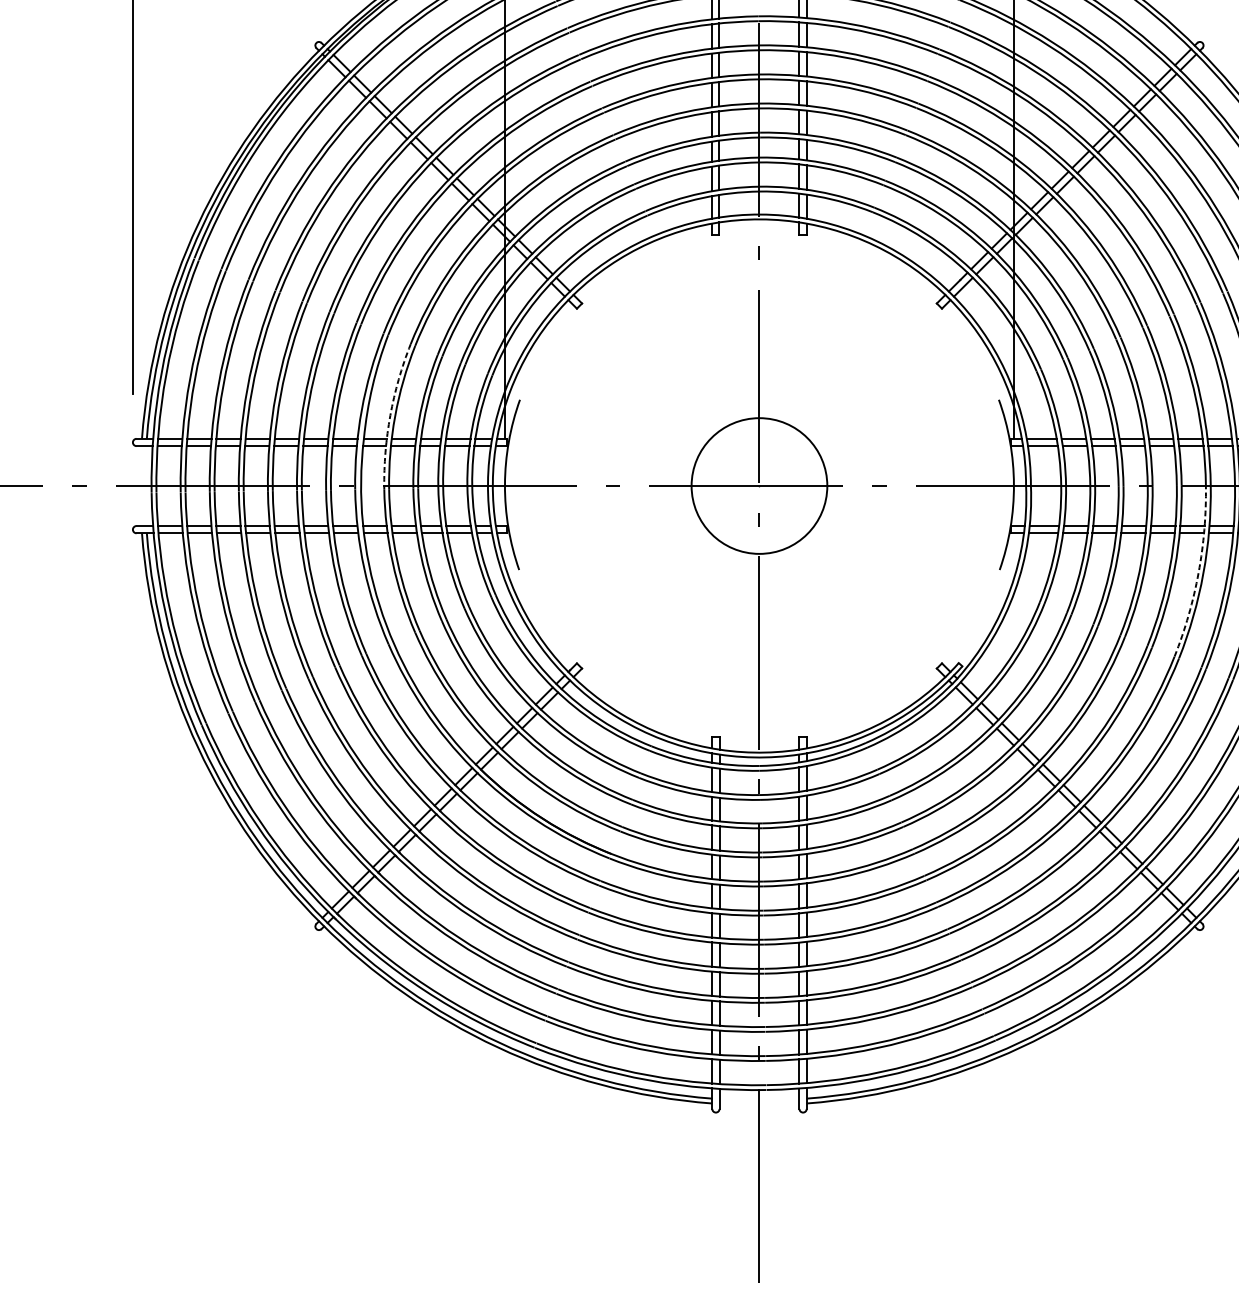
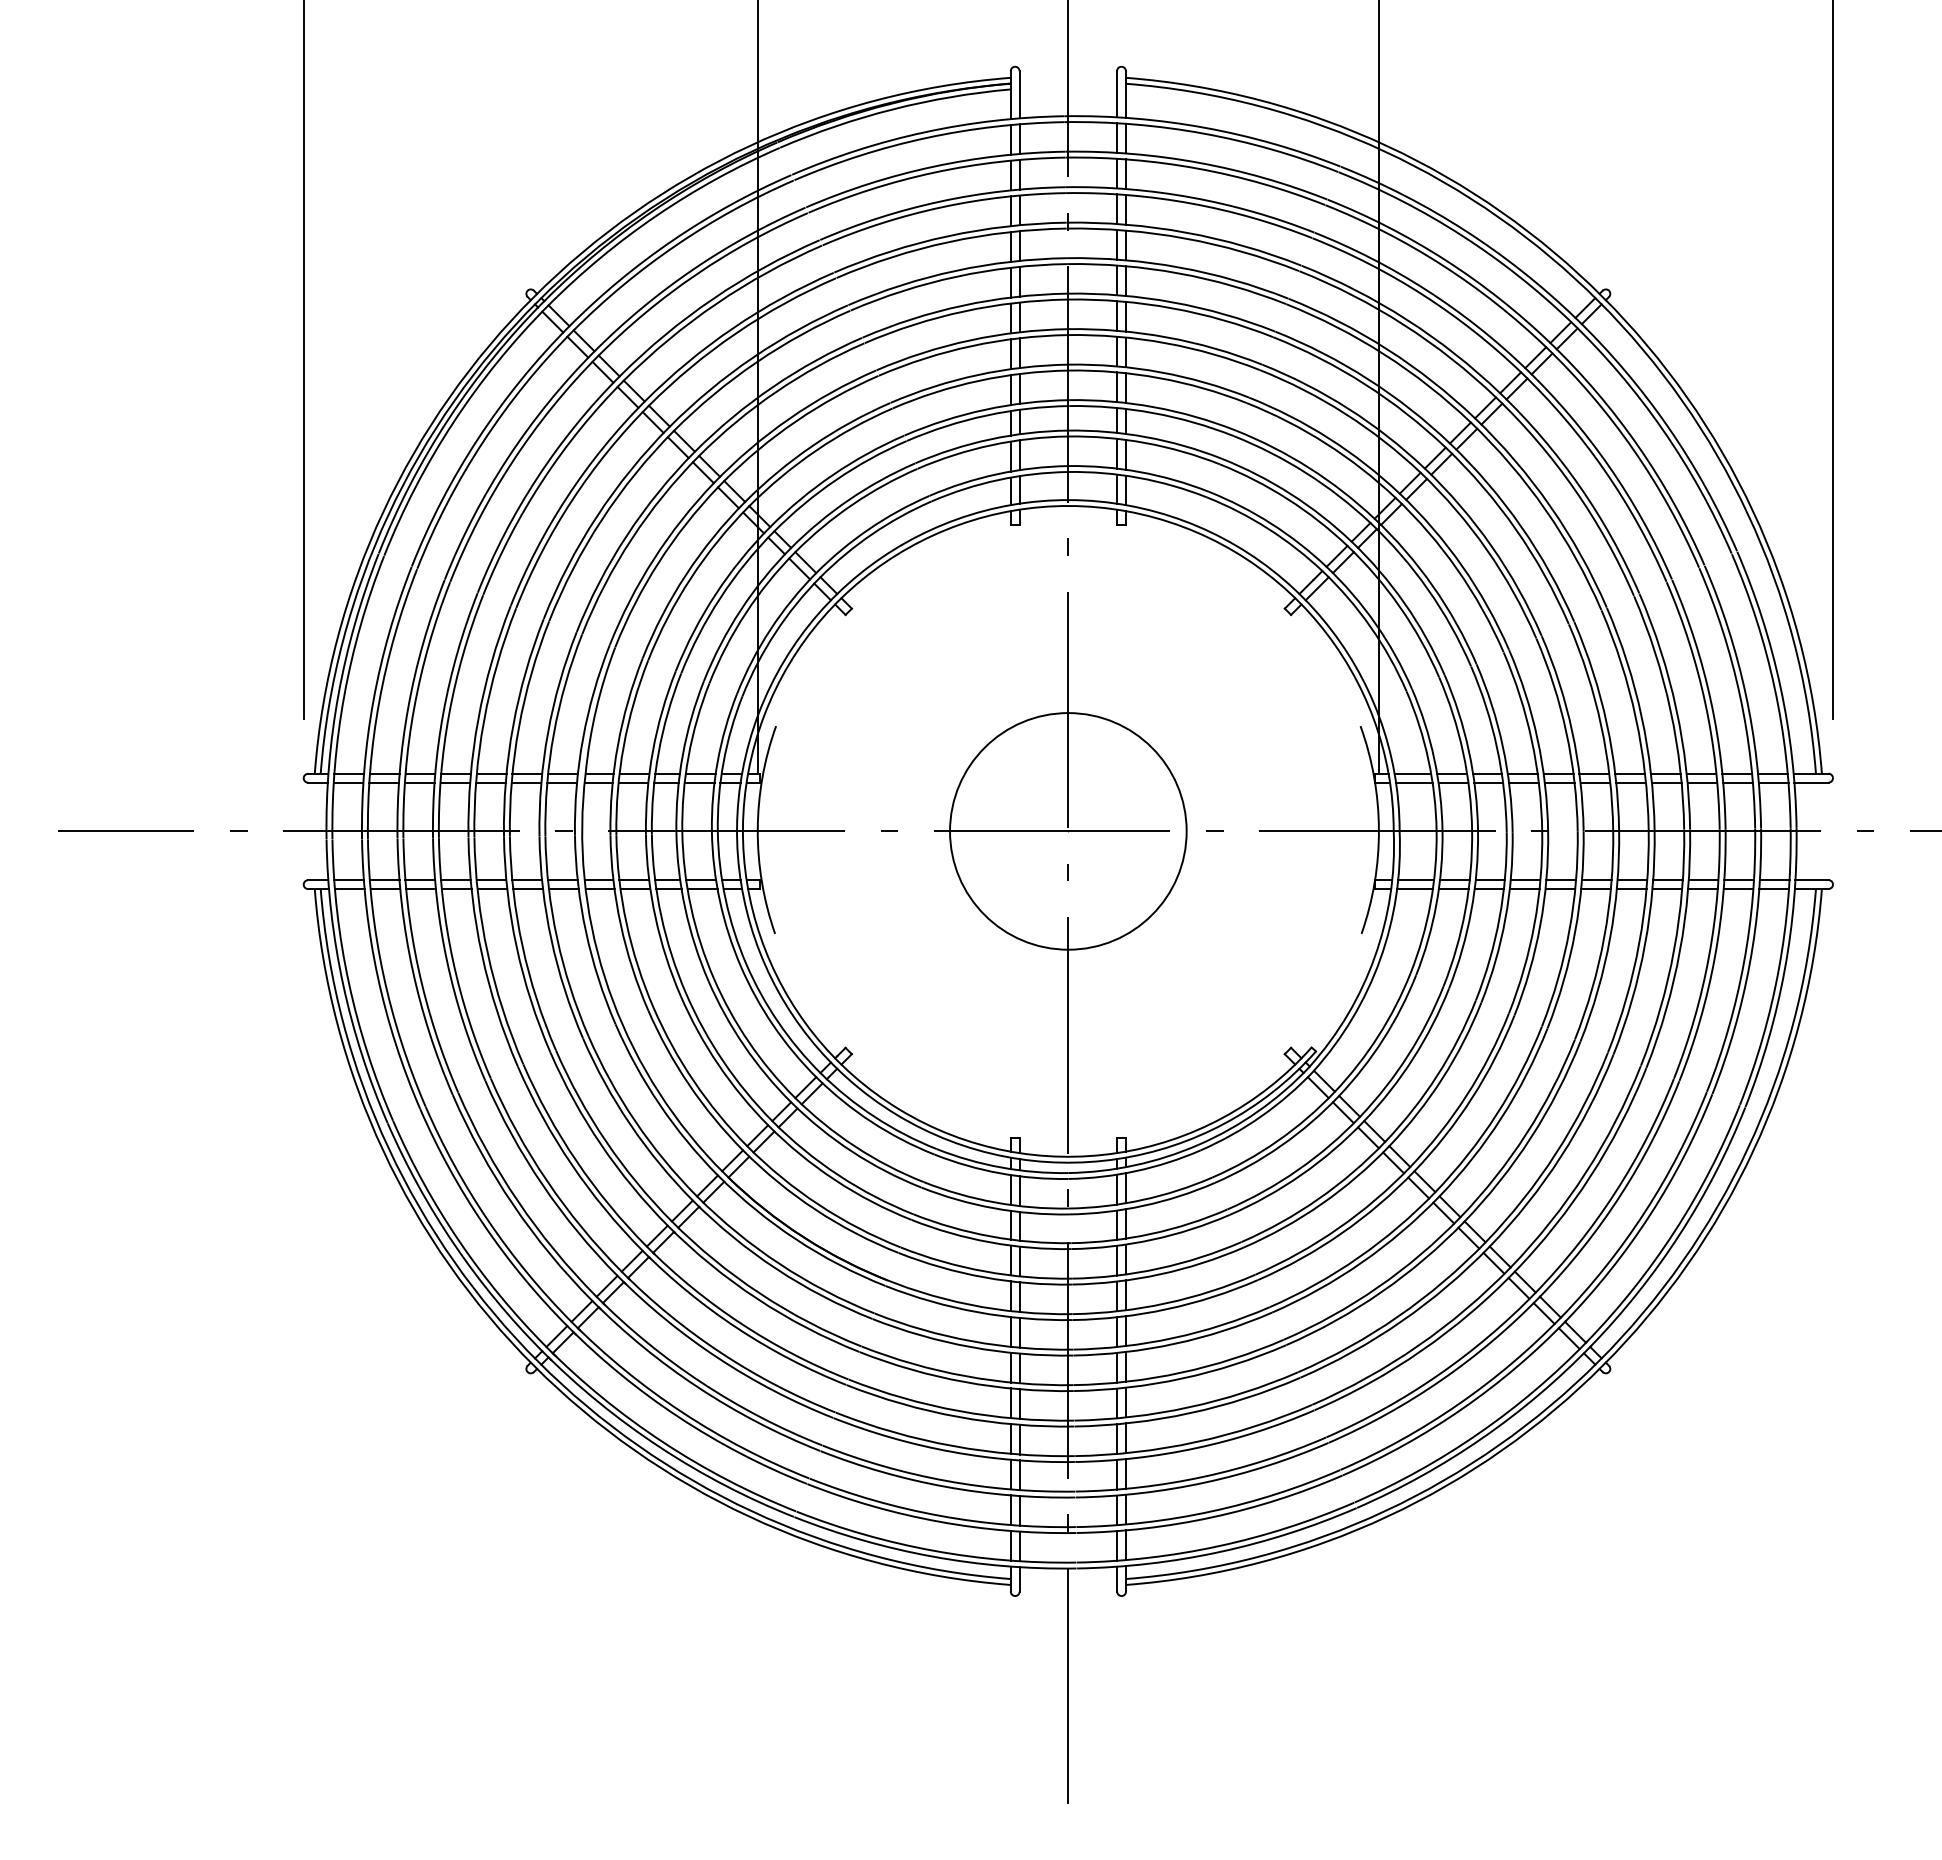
arc: (390, 415) -> (617, 745), dashed -> solid
circle: (759, 486) -> (1068, 831), size x1.43
arc: (1198, 572) -> (1604, 937), dashed -> solid

